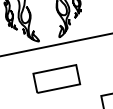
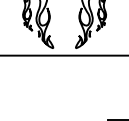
part: (56, 79) -> (63, 92), removed

